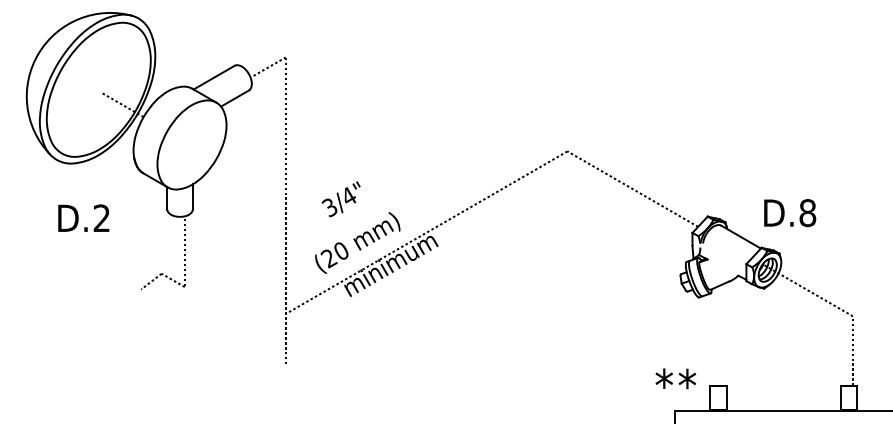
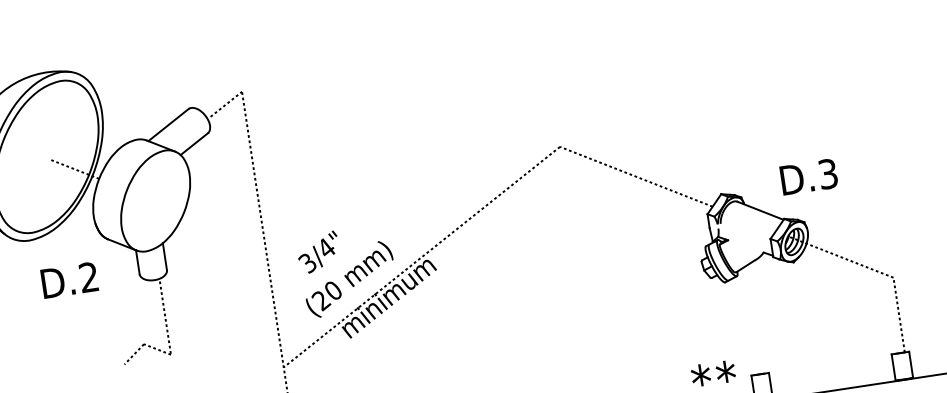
text: (340, 199) -> (317, 252), moved
text: (807, 213) -> (827, 174), D.8 -> D.3
text: (83, 217) -> (69, 279), moved

